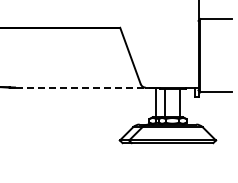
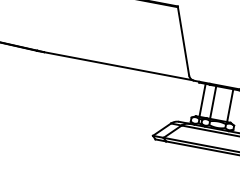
line: (79, 87) -> (118, 66), dashed -> solid

